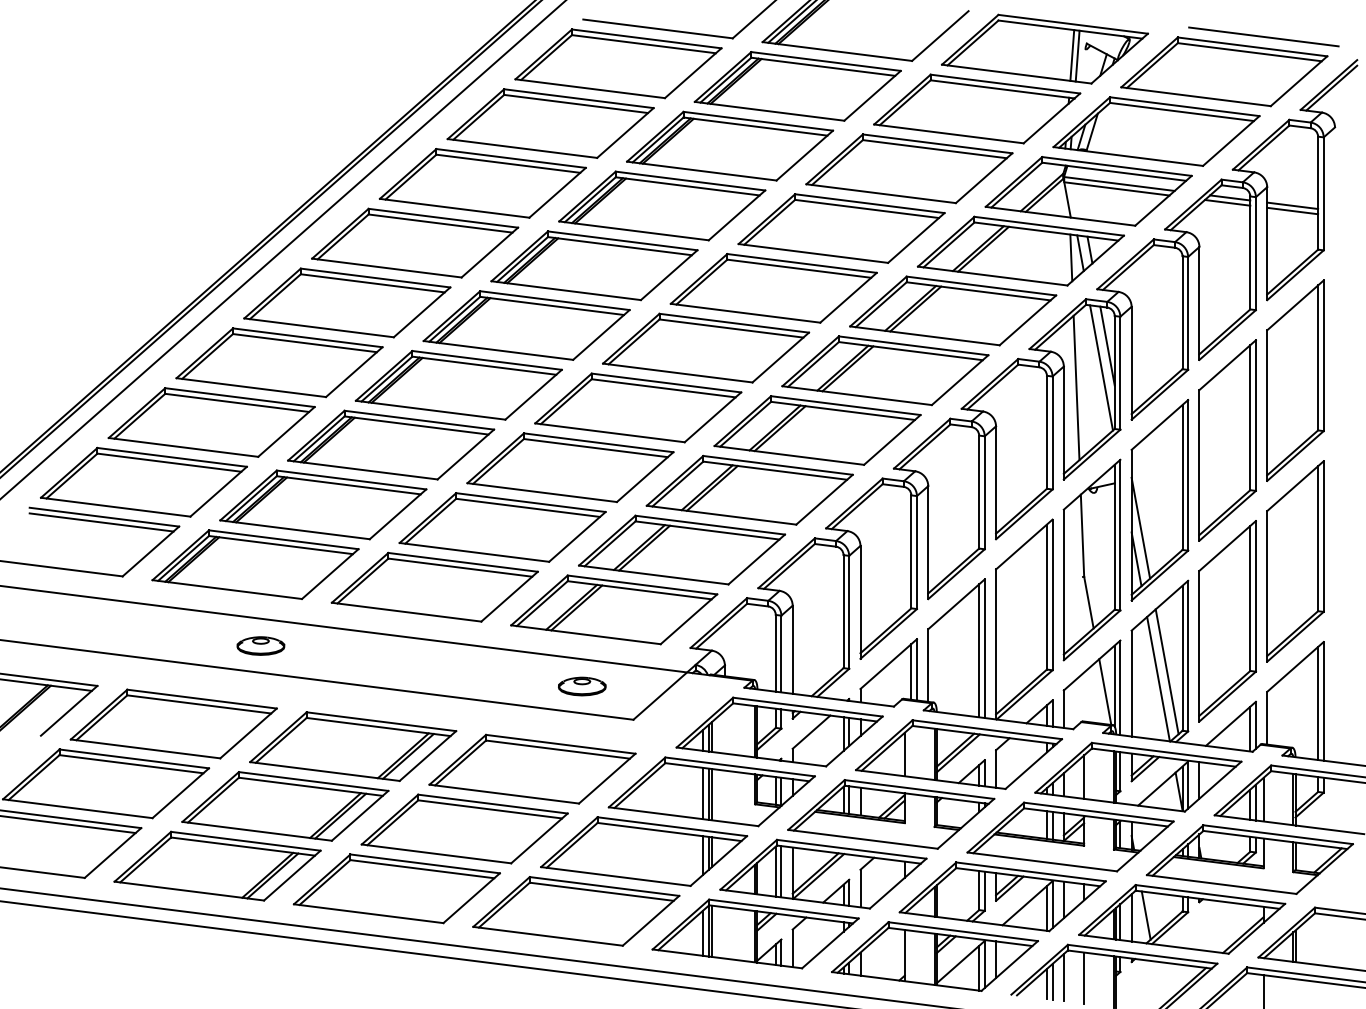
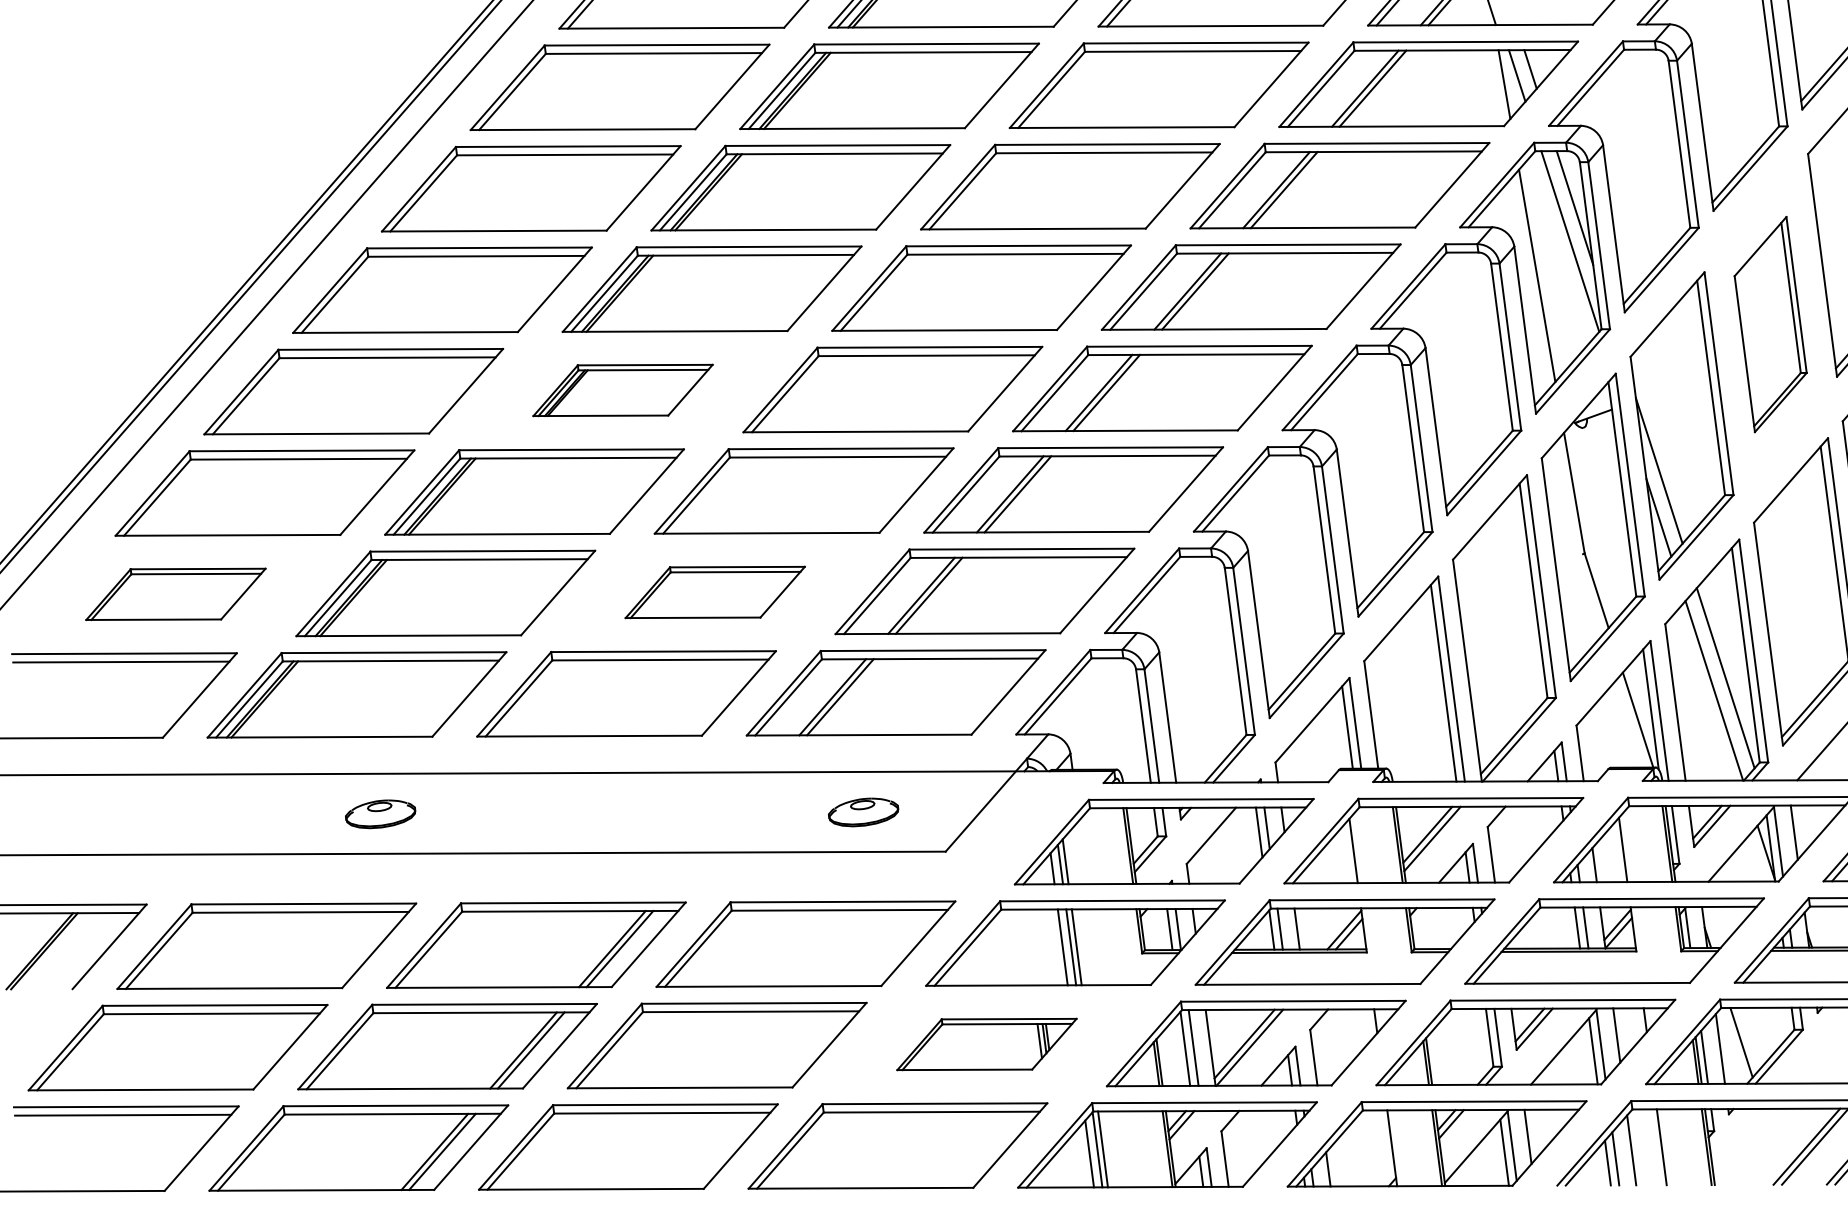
part: (458, 384) -> (622, 389), size x0.6
part: (1227, 440) -> (1770, 324), size x0.7
part: (143, 481) -> (175, 593), size x0.6
part: (502, 527) -> (715, 592), size x0.6
part: (644, 851) -> (987, 1044), size x0.6

